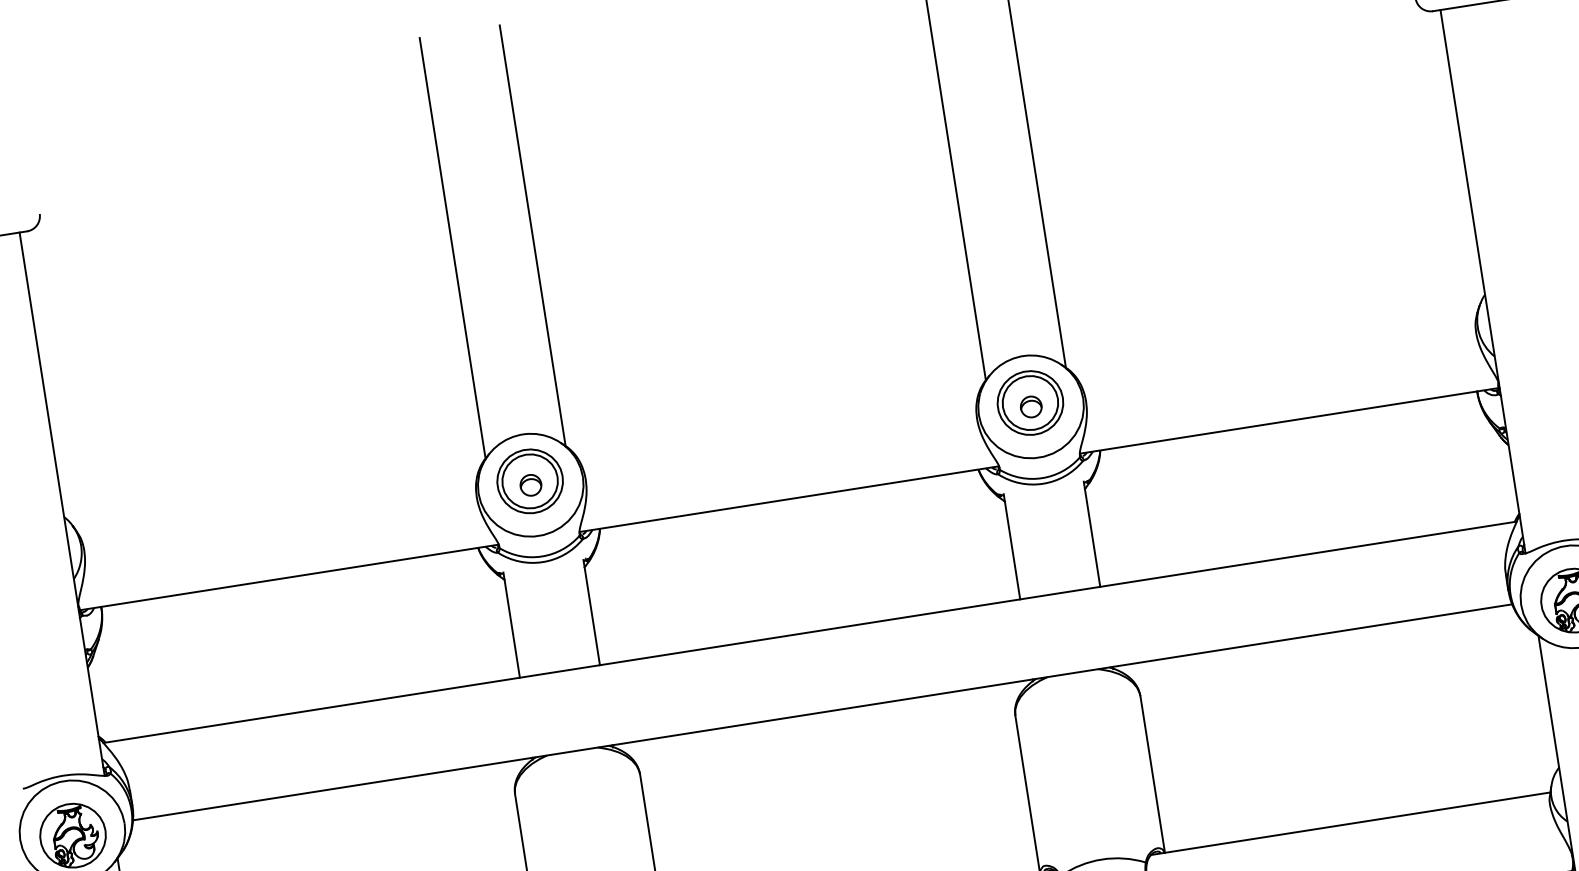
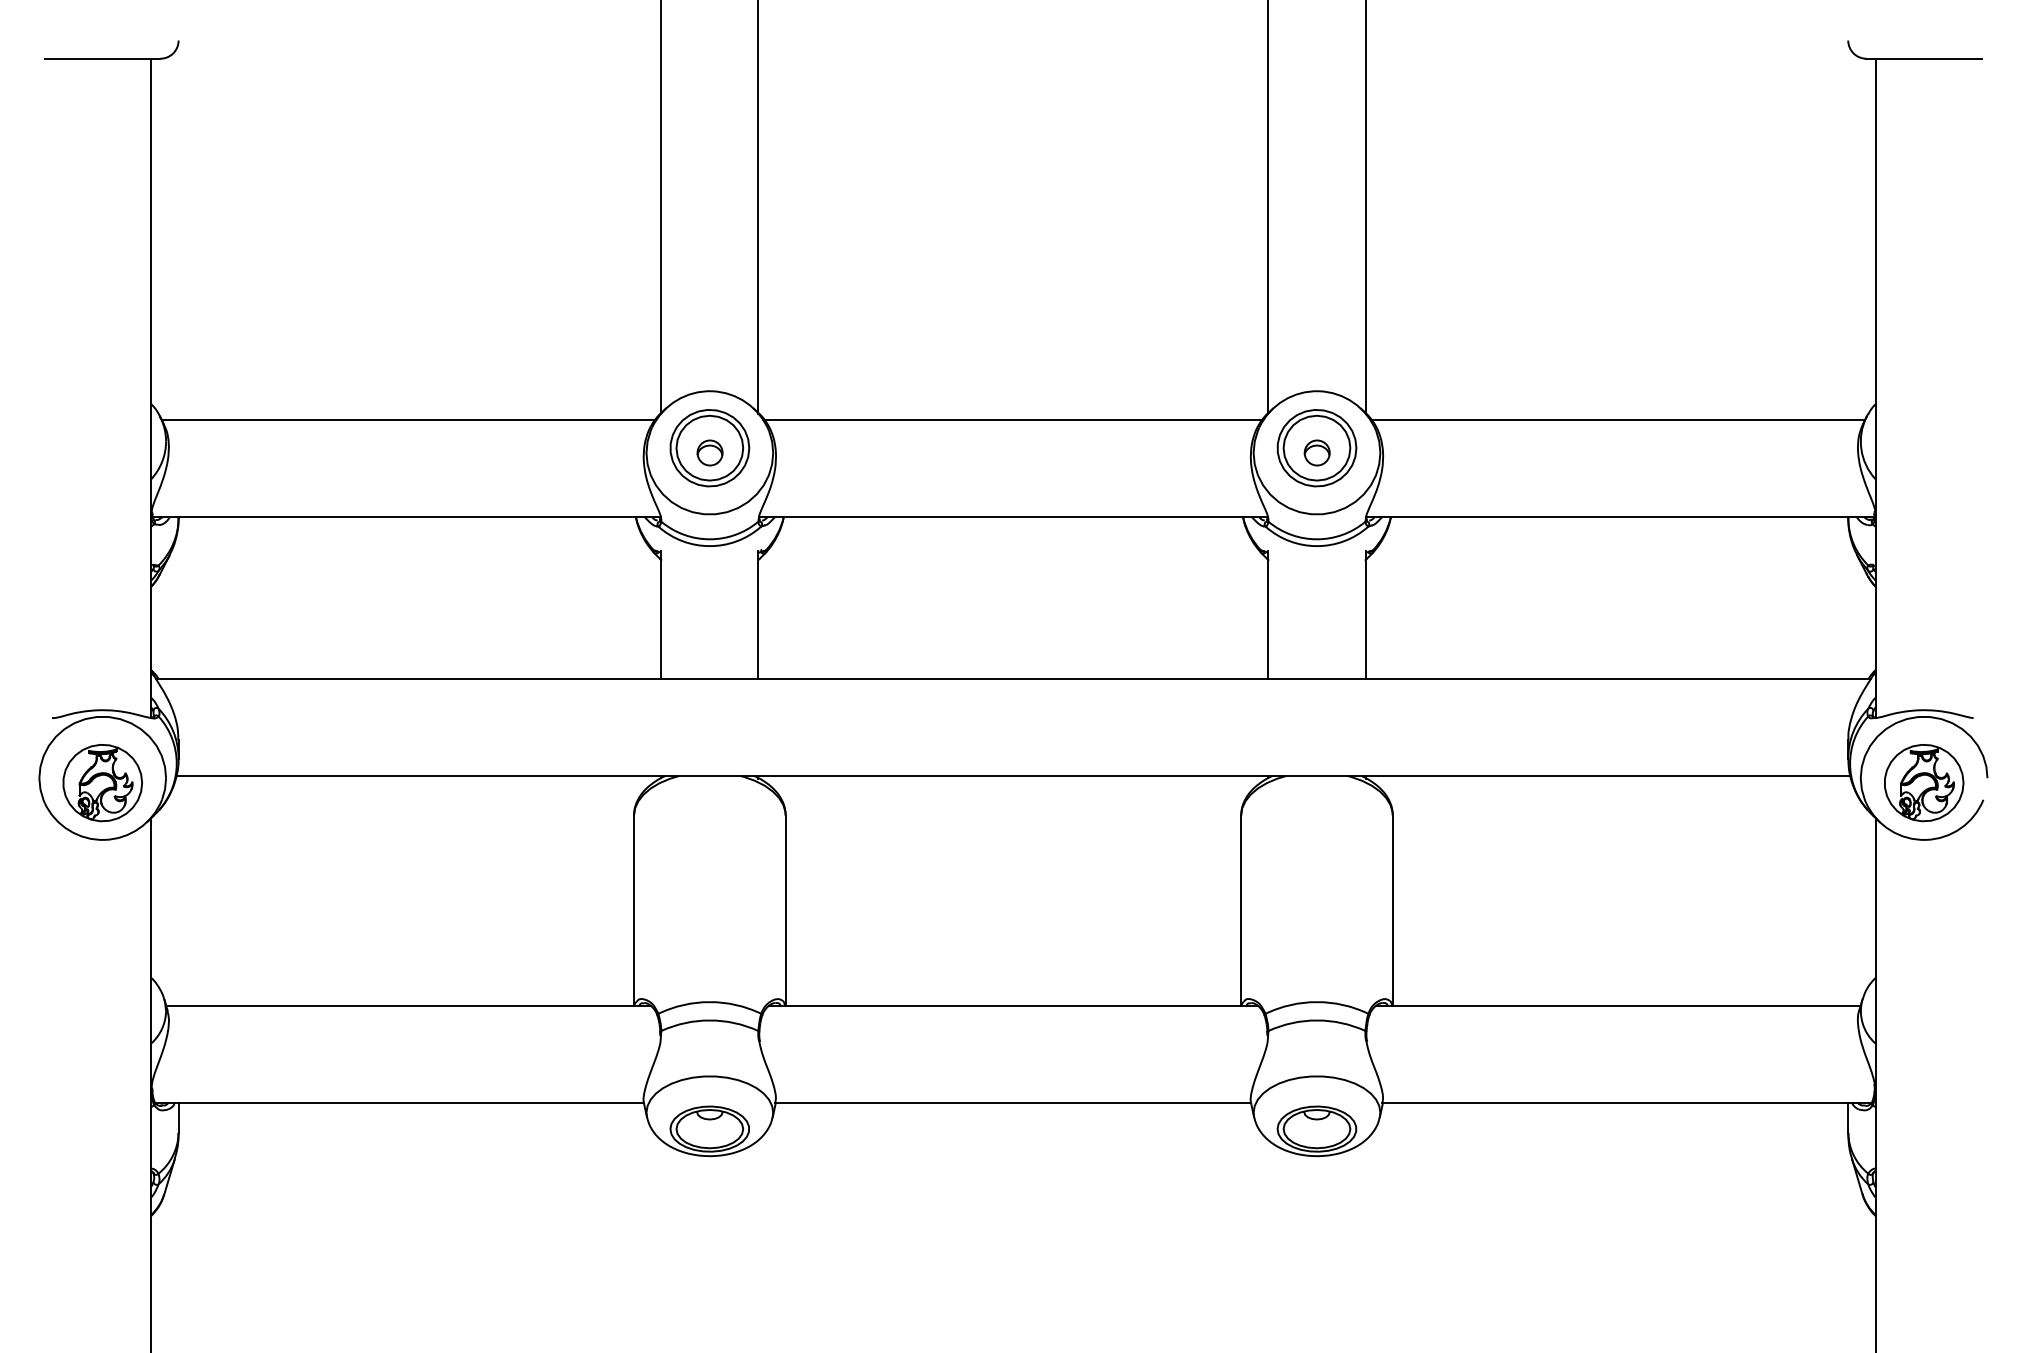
line: (1275, 341) -> (1618, 420), added
line: (776, 419) -> (1013, 420), added
line: (277, 497) -> (407, 420), added

